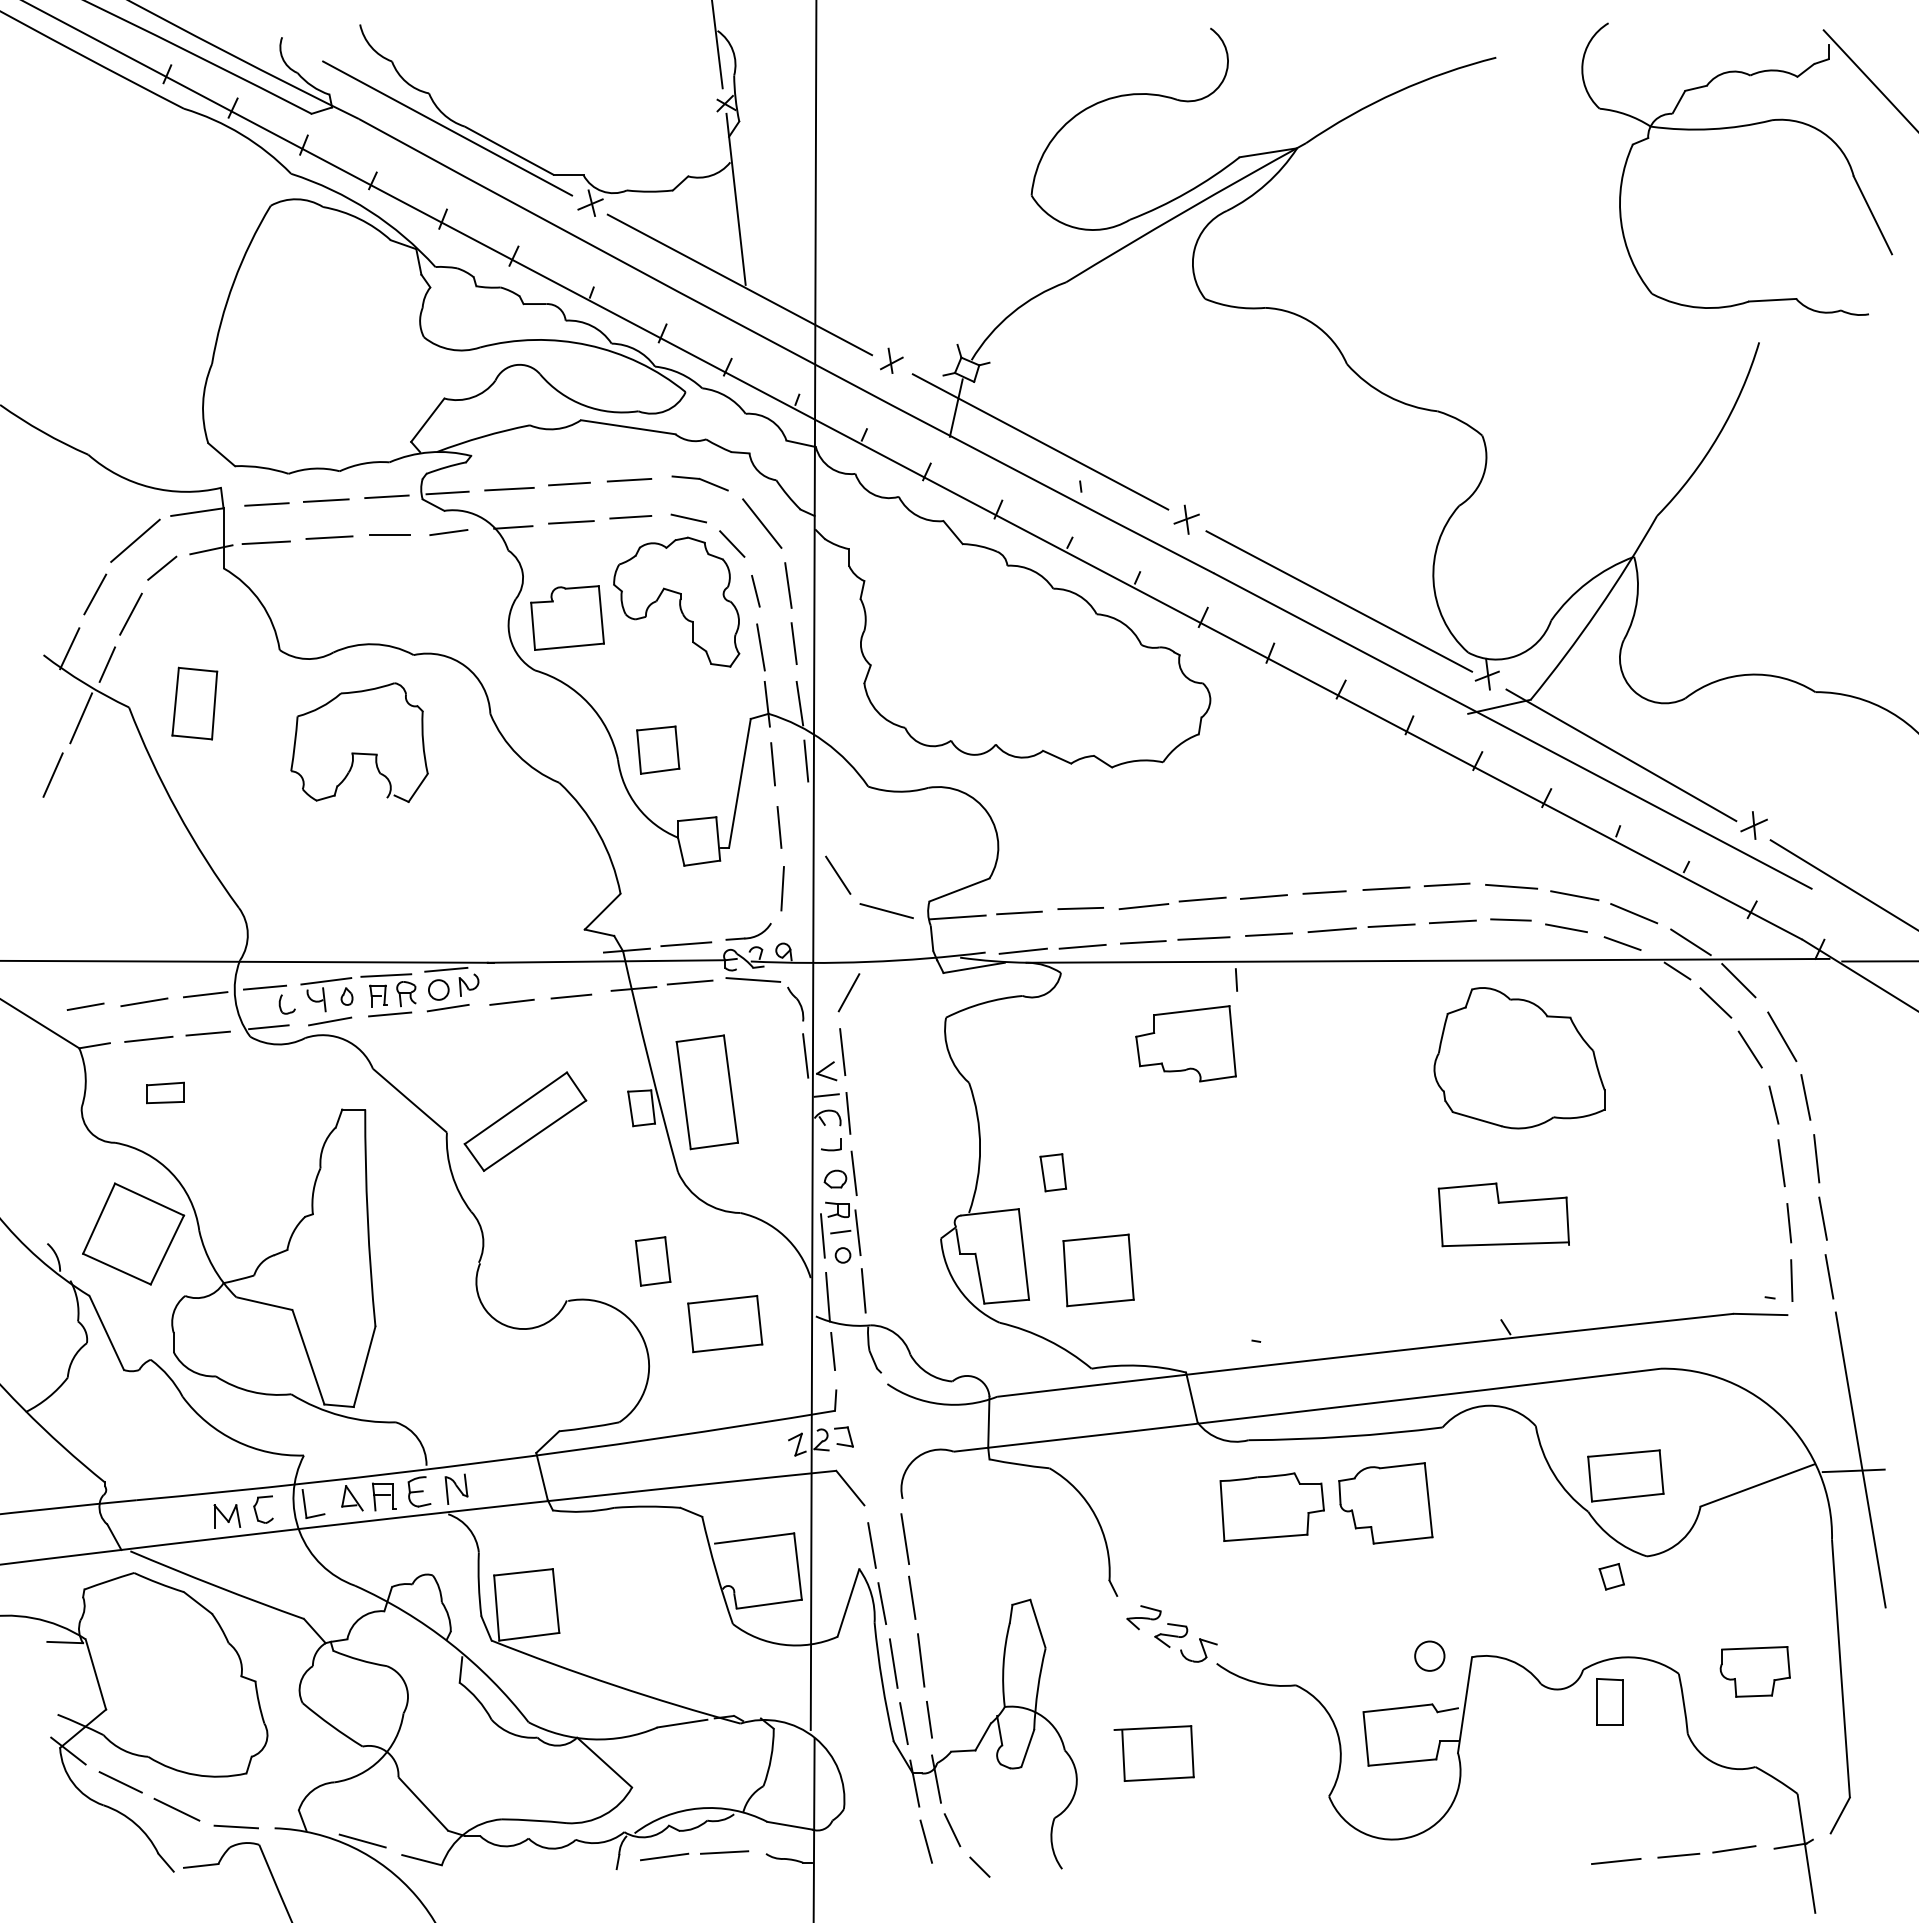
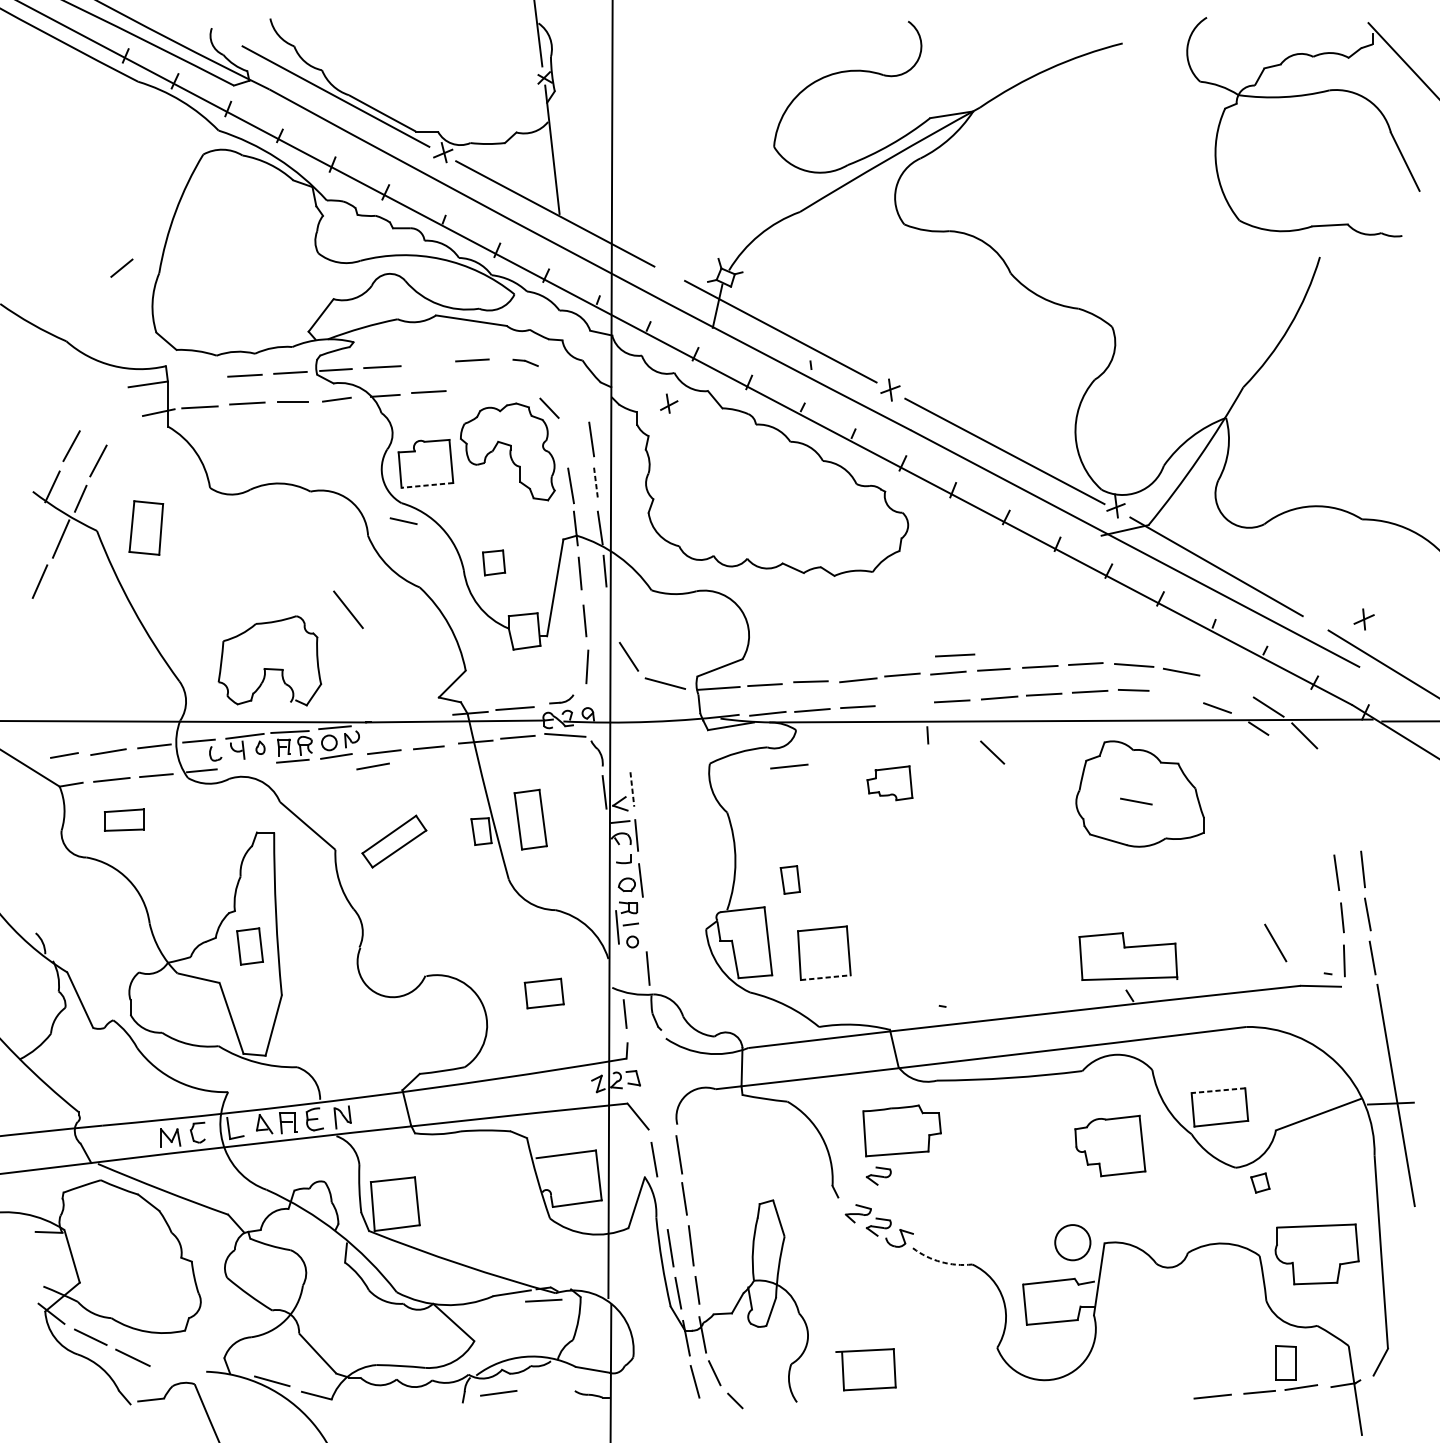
part: (891, 360) -> (668, 403), moved
line: (569, 483) -> (427, 362), removed
part: (699, 483) -> (524, 362), size x0.6
line: (266, 504) -> (200, 378), removed
line: (630, 516) -> (473, 387), removed
line: (688, 518) -> (403, 521), moved
line: (762, 523) -> (348, 609), moved
line: (135, 540) -> (101, 405), removed
line: (162, 567) -> (122, 267), moved
line: (755, 590) -> (566, 443), removed
line: (794, 643) -> (596, 482), solid -> dashed
line: (569, 646) -> (427, 485), solid -> dashed
part: (658, 749) -> (494, 562), size x0.7
part: (359, 752) -> (269, 668), moved
part: (1753, 825) -> (1363, 619), moved
line: (1634, 913) -> (1226, 685), removed
line: (1566, 928) -> (1136, 801), moved
part: (748, 931) -> (561, 698), size x0.7
line: (1203, 938) -> (954, 655), moved
line: (848, 992) -> (636, 744), removed
line: (1715, 1002) -> (992, 752), moved
line: (330, 1021) -> (373, 766), moved
line: (1051, 1021) -> (789, 766), added
line: (1782, 1036) -> (1275, 942), moved
part: (1185, 1043) -> (889, 783), size x0.6
line: (1749, 1049) -> (1312, 787), removed
line: (842, 1052) -> (632, 789), solid -> dashed
part: (165, 1092) -> (124, 819), size x1.4
part: (706, 1092) -> (530, 819), size x0.7
line: (1805, 1097) -> (1354, 823), removed
line: (1773, 1104) -> (1330, 828), removed
part: (525, 1121) -> (394, 841), size x0.7
part: (1503, 1214) -> (1128, 956), moved
line: (857, 1232) -> (643, 924), removed
part: (133, 1233) -> (100, 925), removed
part: (652, 1261) -> (249, 946), moved
line: (827, 1296) -> (620, 972), removed
line: (1101, 1302) -> (826, 977), solid -> dashed
part: (725, 1324) -> (544, 993), size x0.7
line: (1623, 1453) -> (1218, 1090), solid -> dashed
part: (1385, 1503) -> (1110, 1146), moved
part: (1271, 1506) -> (901, 1130), moved
part: (1171, 1567) -> (879, 1176), added
part: (1611, 1576) -> (1260, 1182), moved
line: (882, 1603) -> (662, 1203), removed
circle: (1429, 1655) -> (1072, 1242), size x1.6
part: (1754, 1671) -> (1316, 1254), size x1.6
arc: (1254, 1682) -> (941, 1262), solid -> dashed
part: (1609, 1701) -> (1285, 1362), moved
part: (1153, 1753) -> (865, 1369), moved
line: (235, 1826) -> (176, 1370), removed
line: (724, 1852) -> (543, 1300), moved

